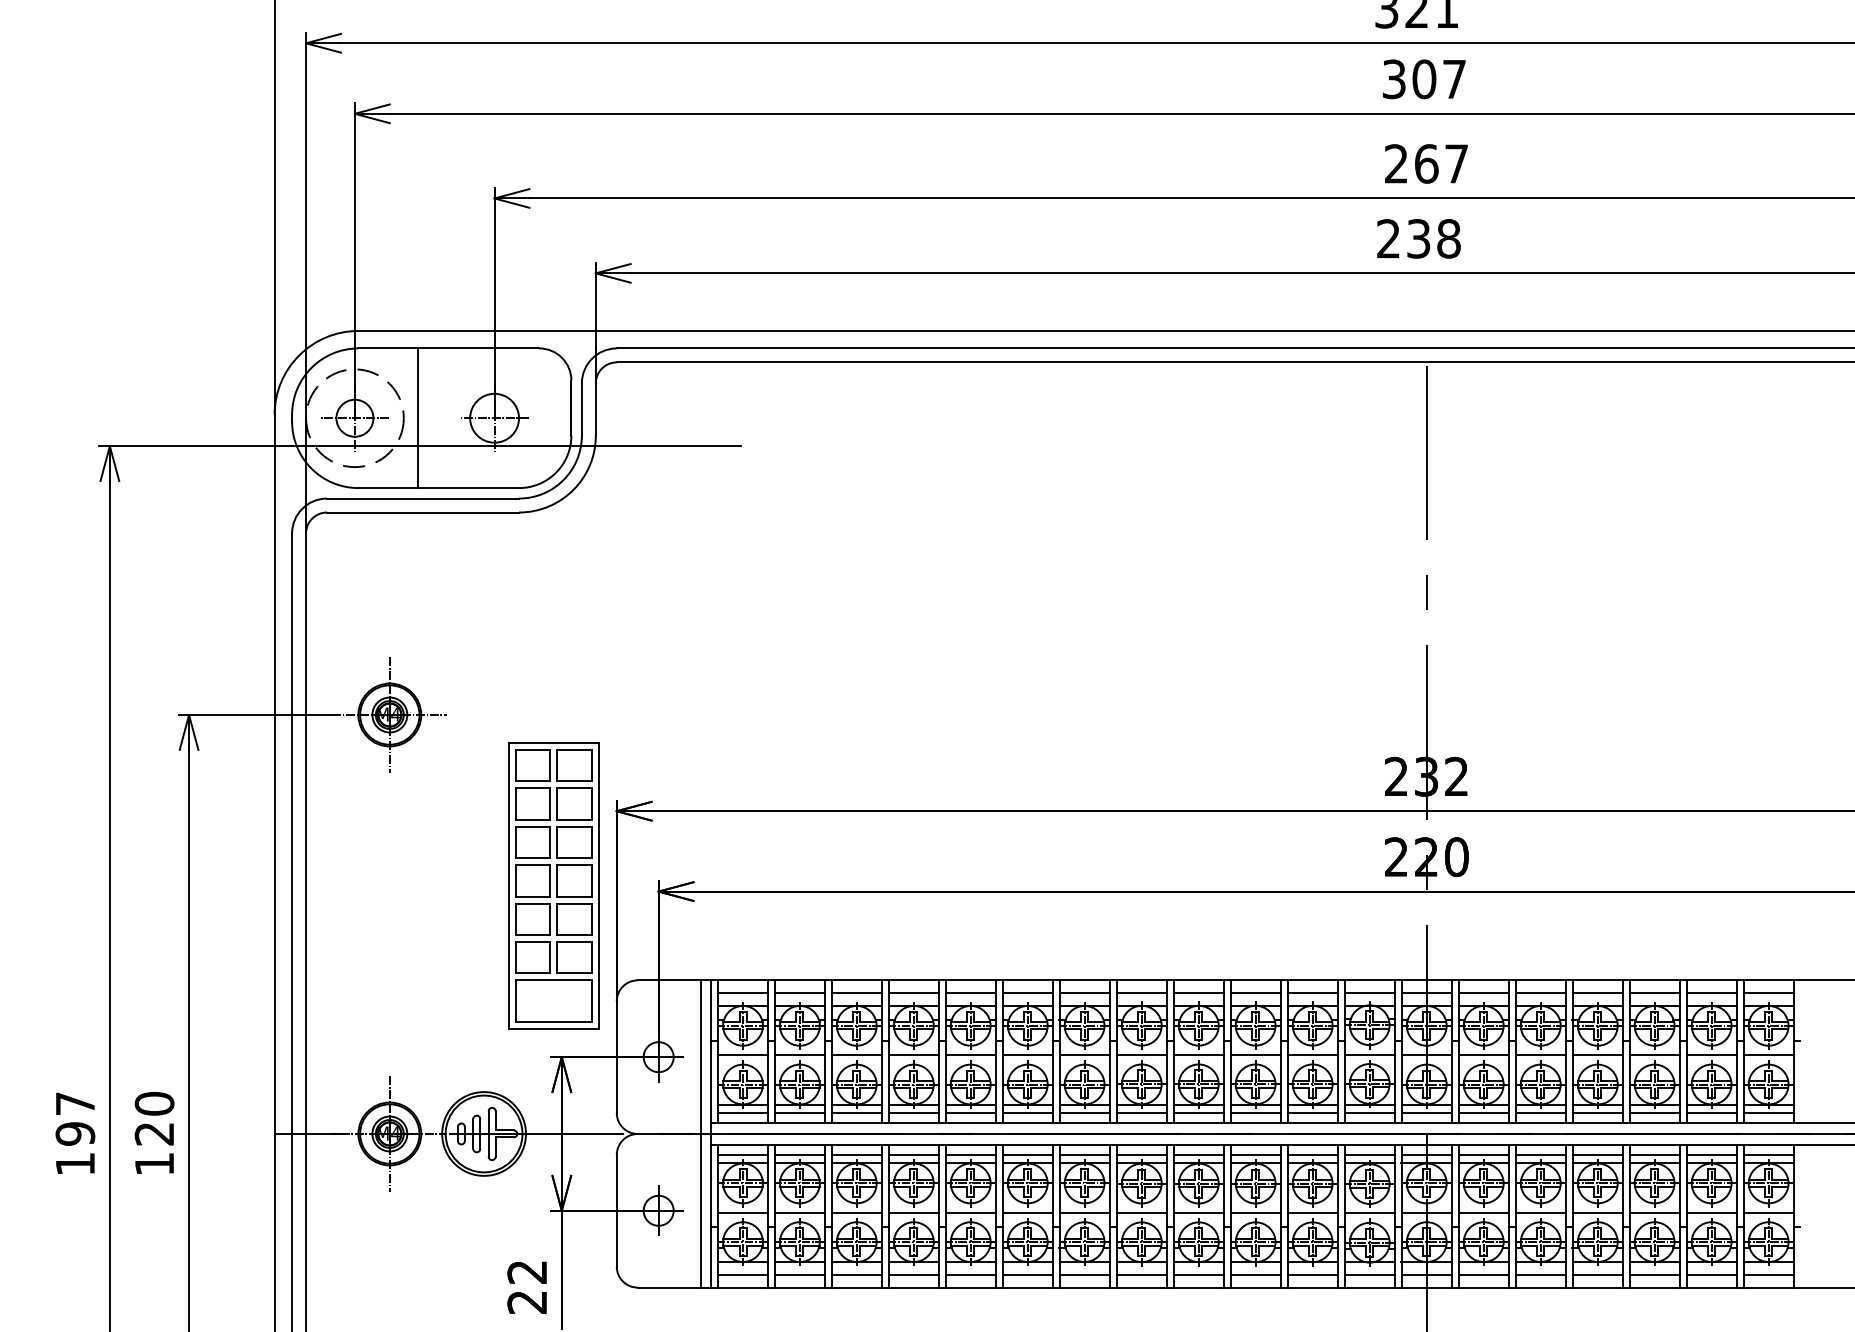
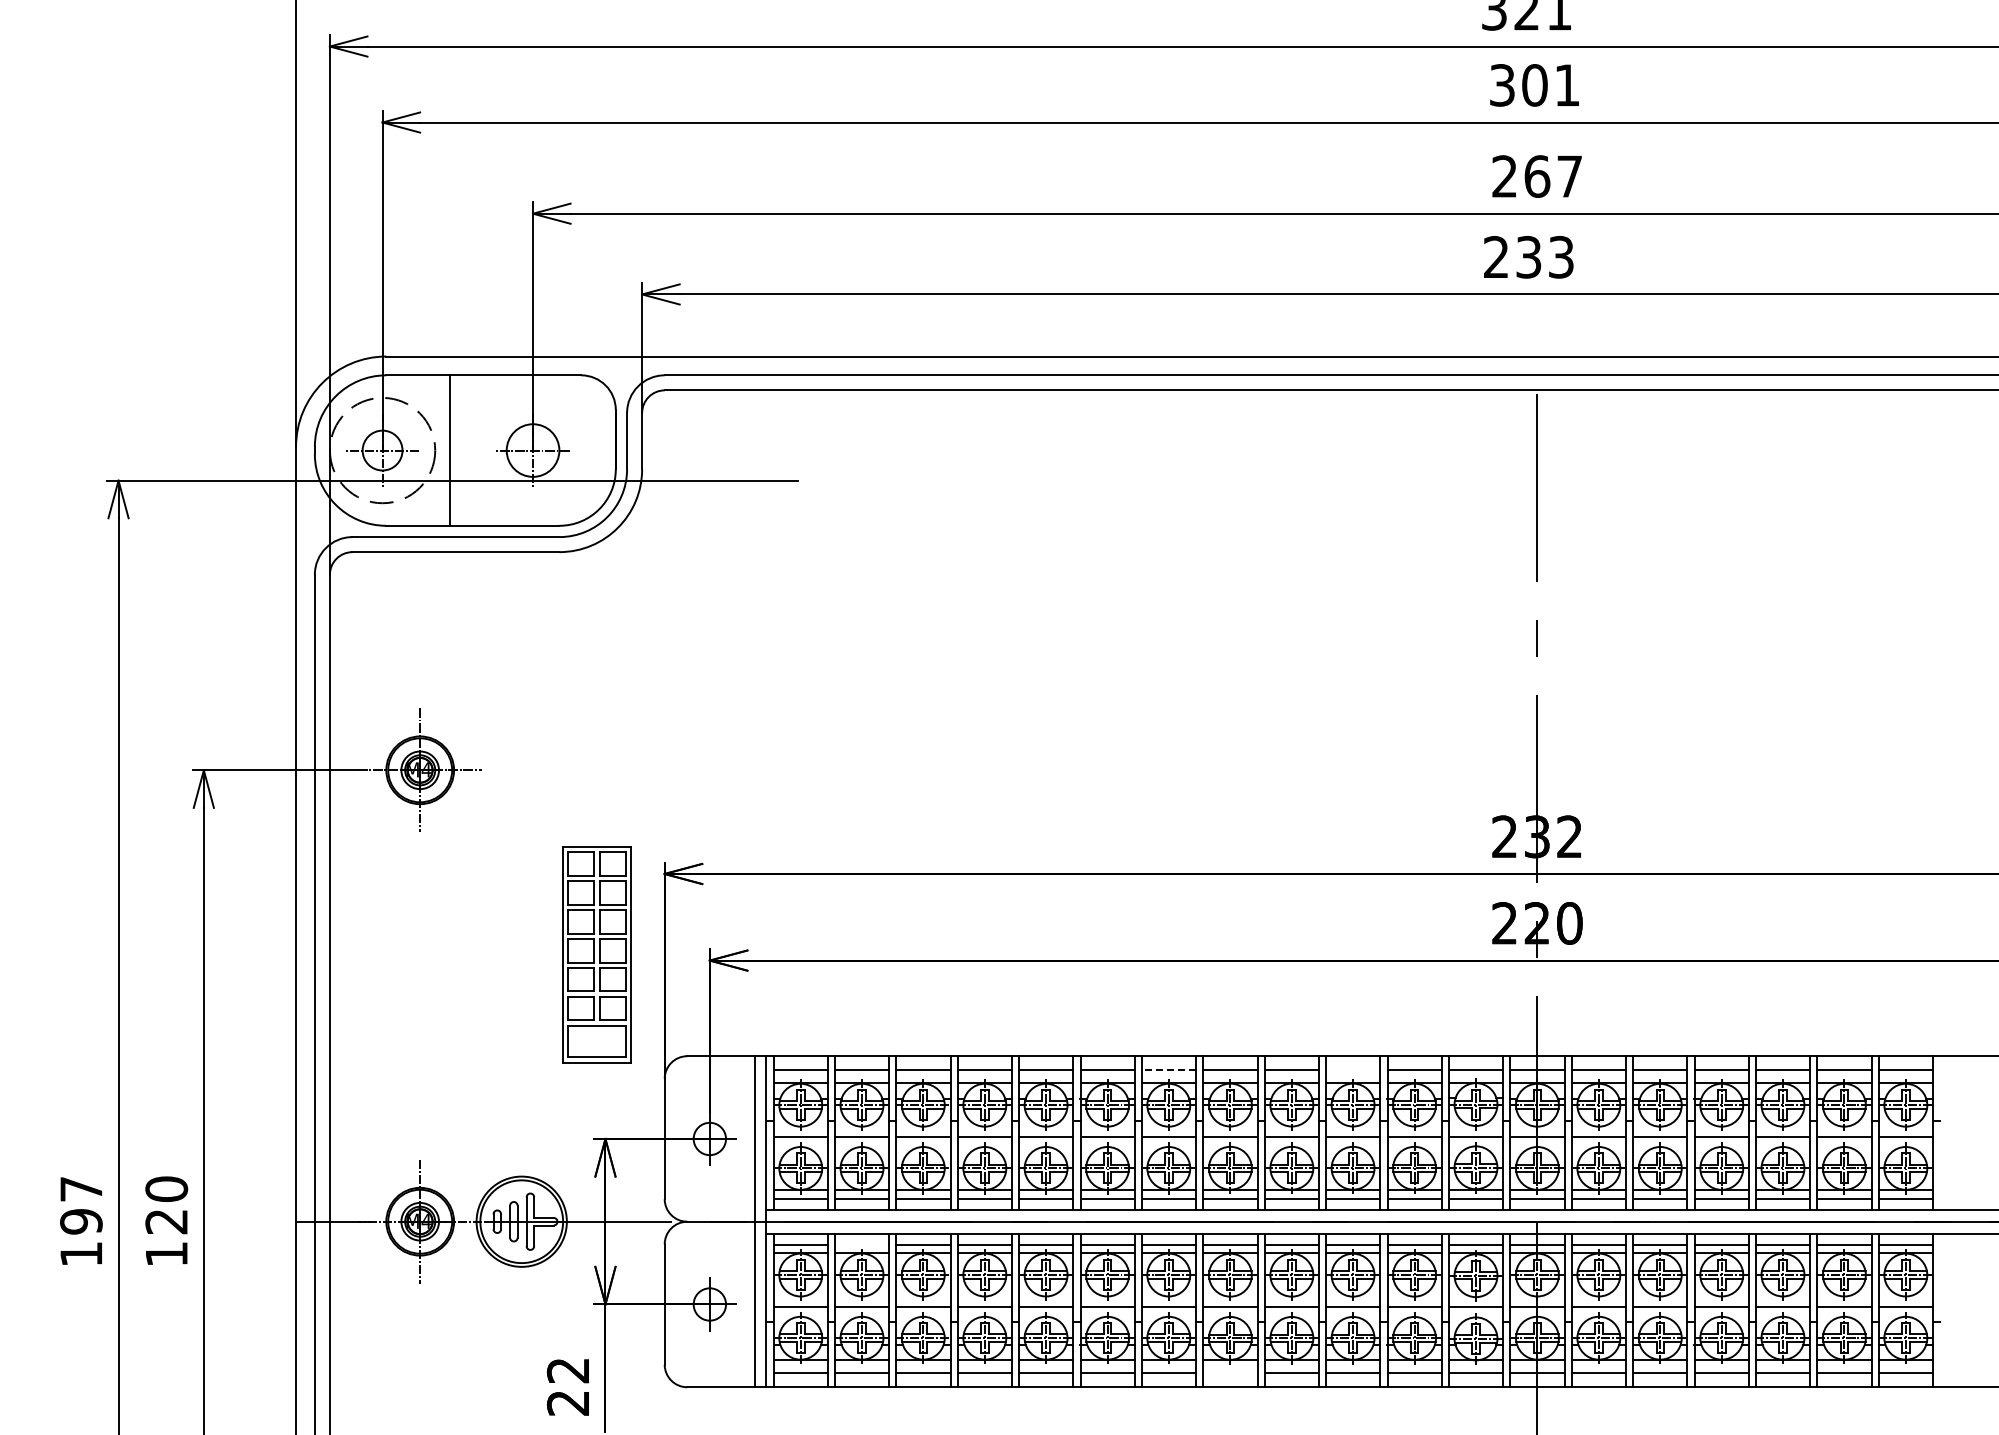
text: (1454, 78) -> (1567, 84), 307 -> 301
text: (1449, 239) -> (1561, 257), 238 -> 233
part: (553, 885) -> (596, 954), size x0.7
line: (1084, 993) -> (1168, 1070), solid -> dashed
line: (1256, 993) -> (1353, 1070), removed
line: (800, 1155) -> (862, 1244), removed
line: (1141, 1274) -> (1230, 1373), removed

